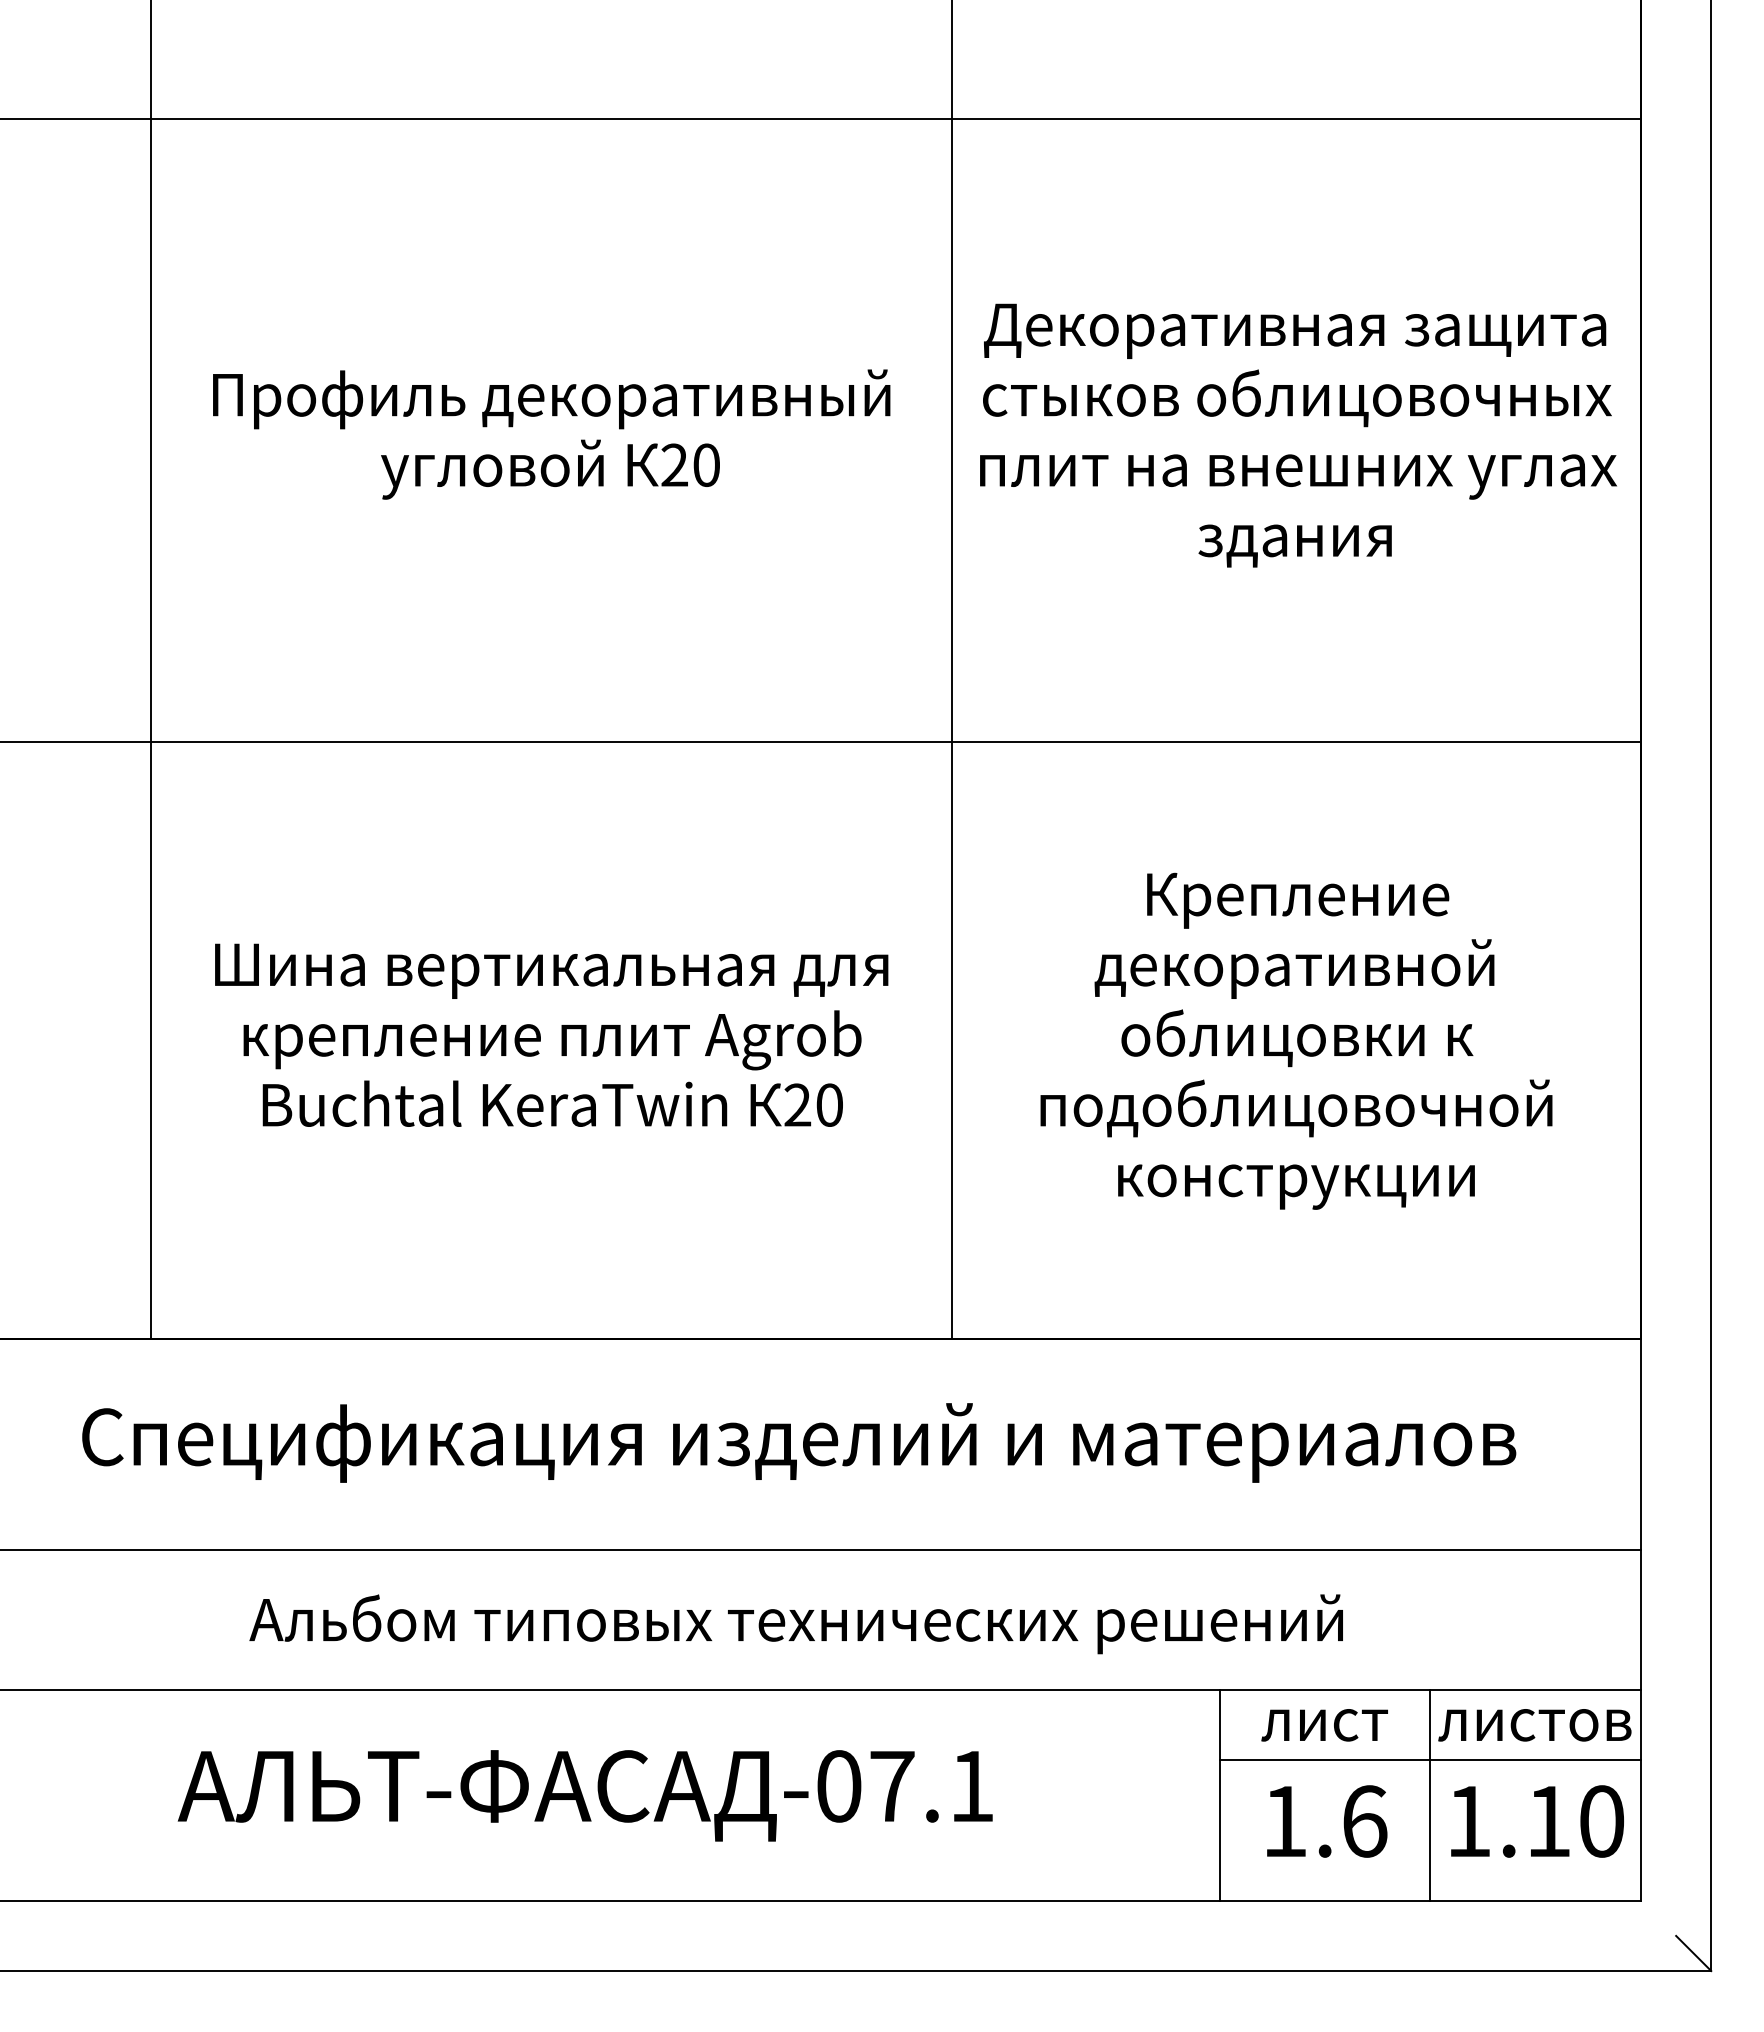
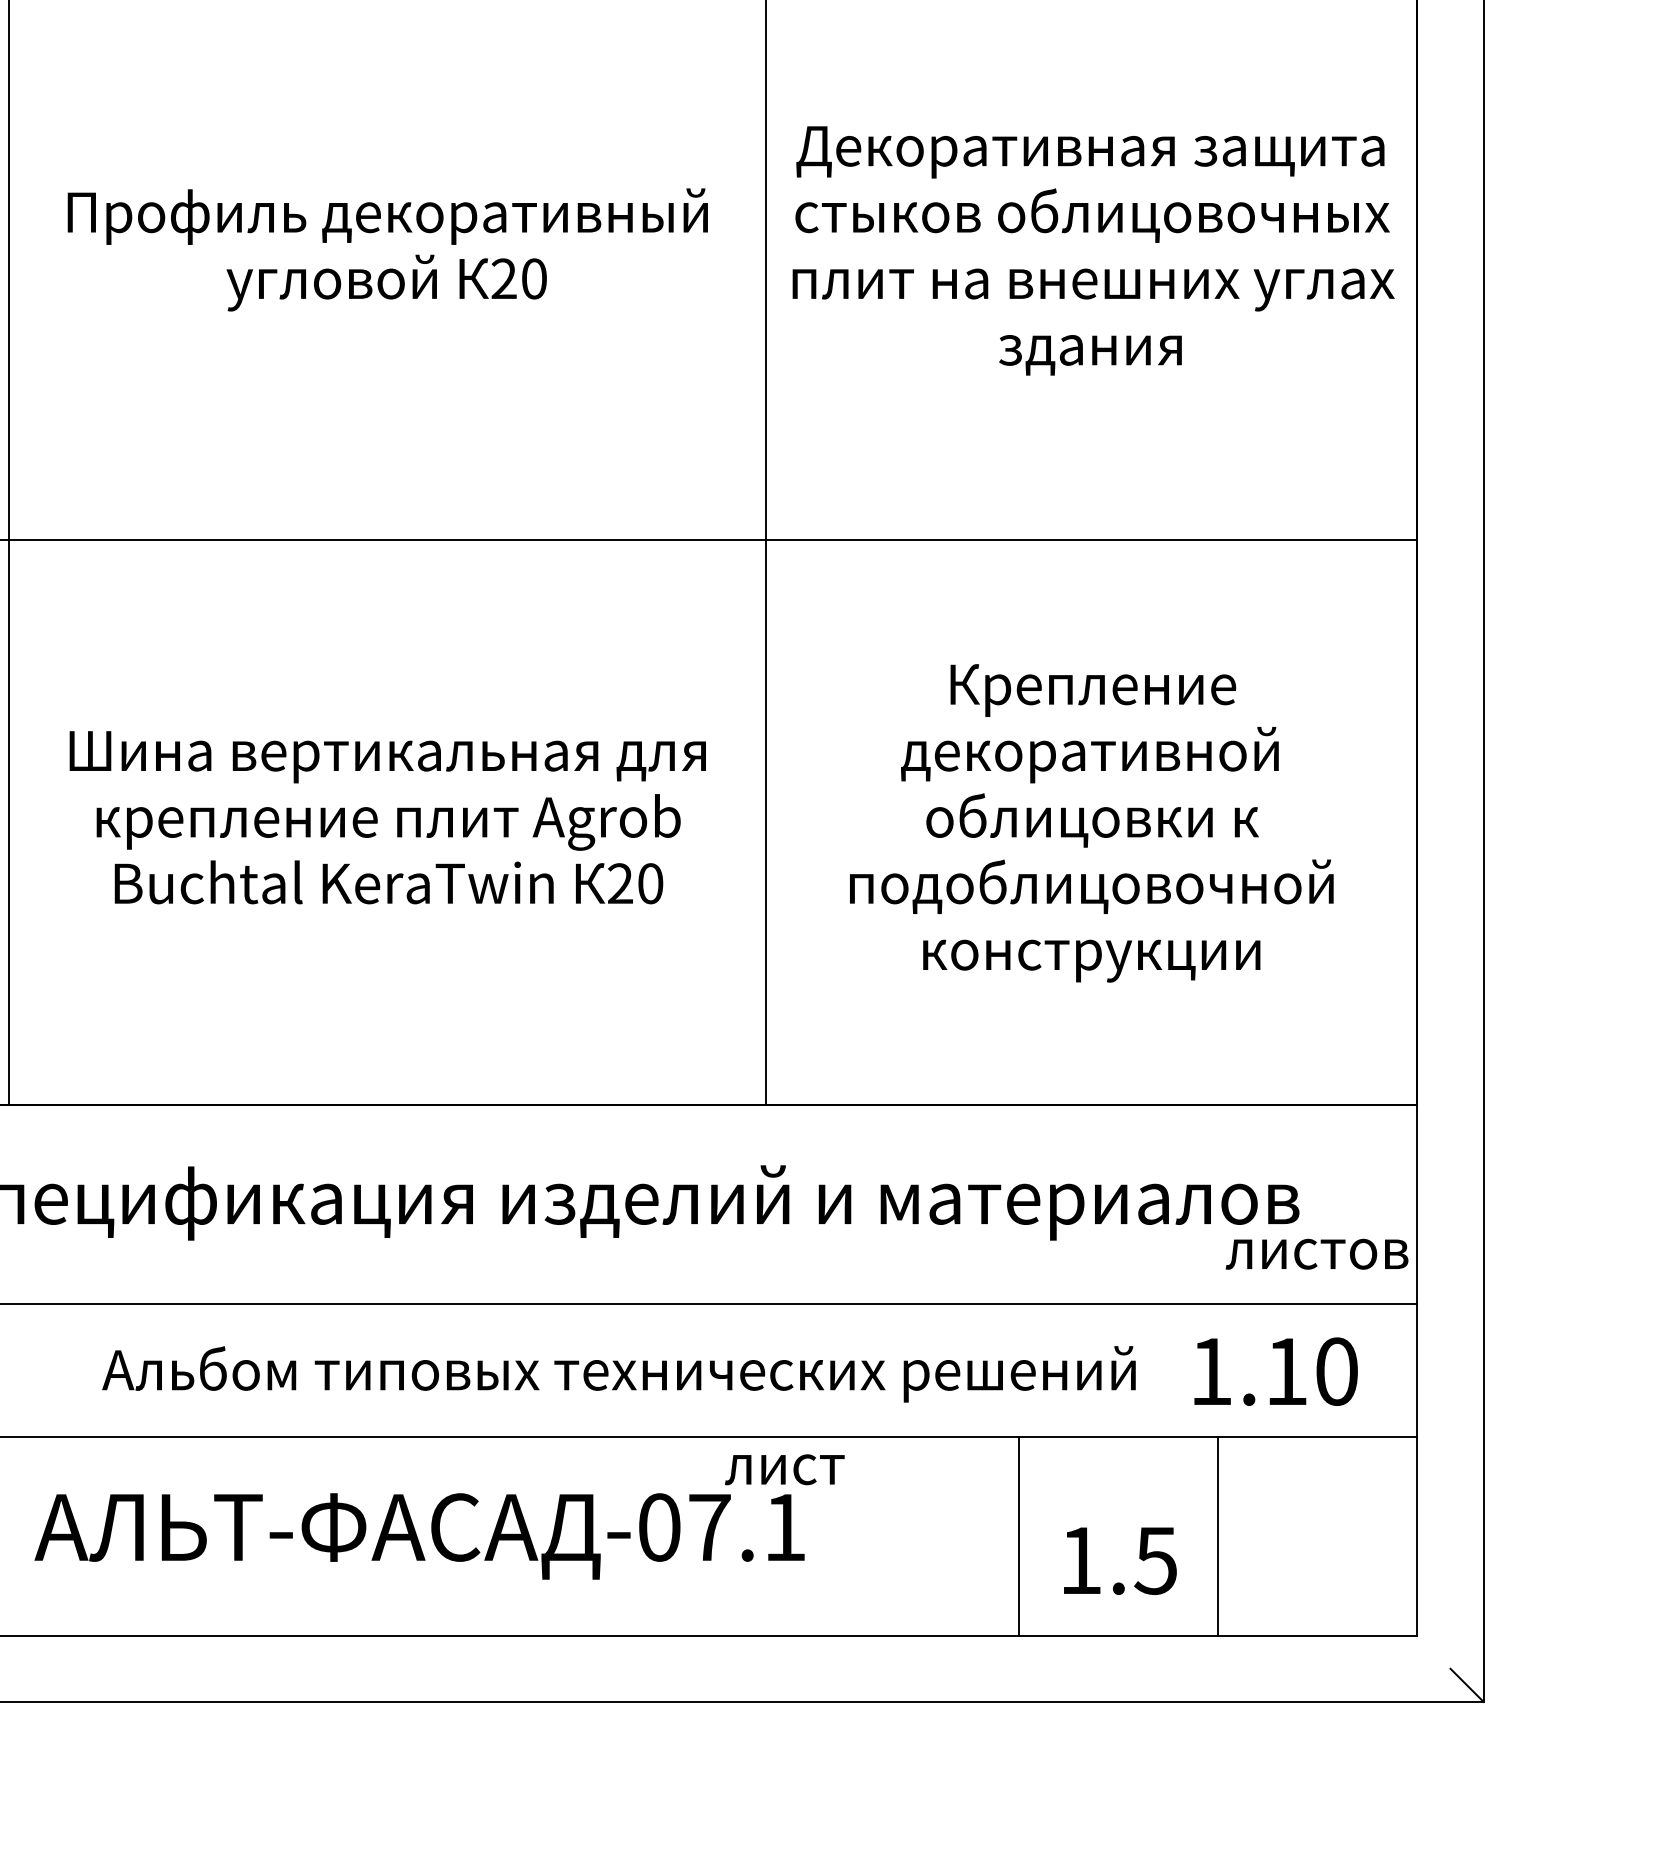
text: (1324, 1725) -> (784, 1469), moved
text: (1534, 1725) -> (1316, 1254), moved
line: (1430, 1760) -> (1218, 1503), removed
text: (1364, 1821) -> (1156, 1560), 1.6 -> 1.5
text: (1537, 1821) -> (1276, 1371), moved

